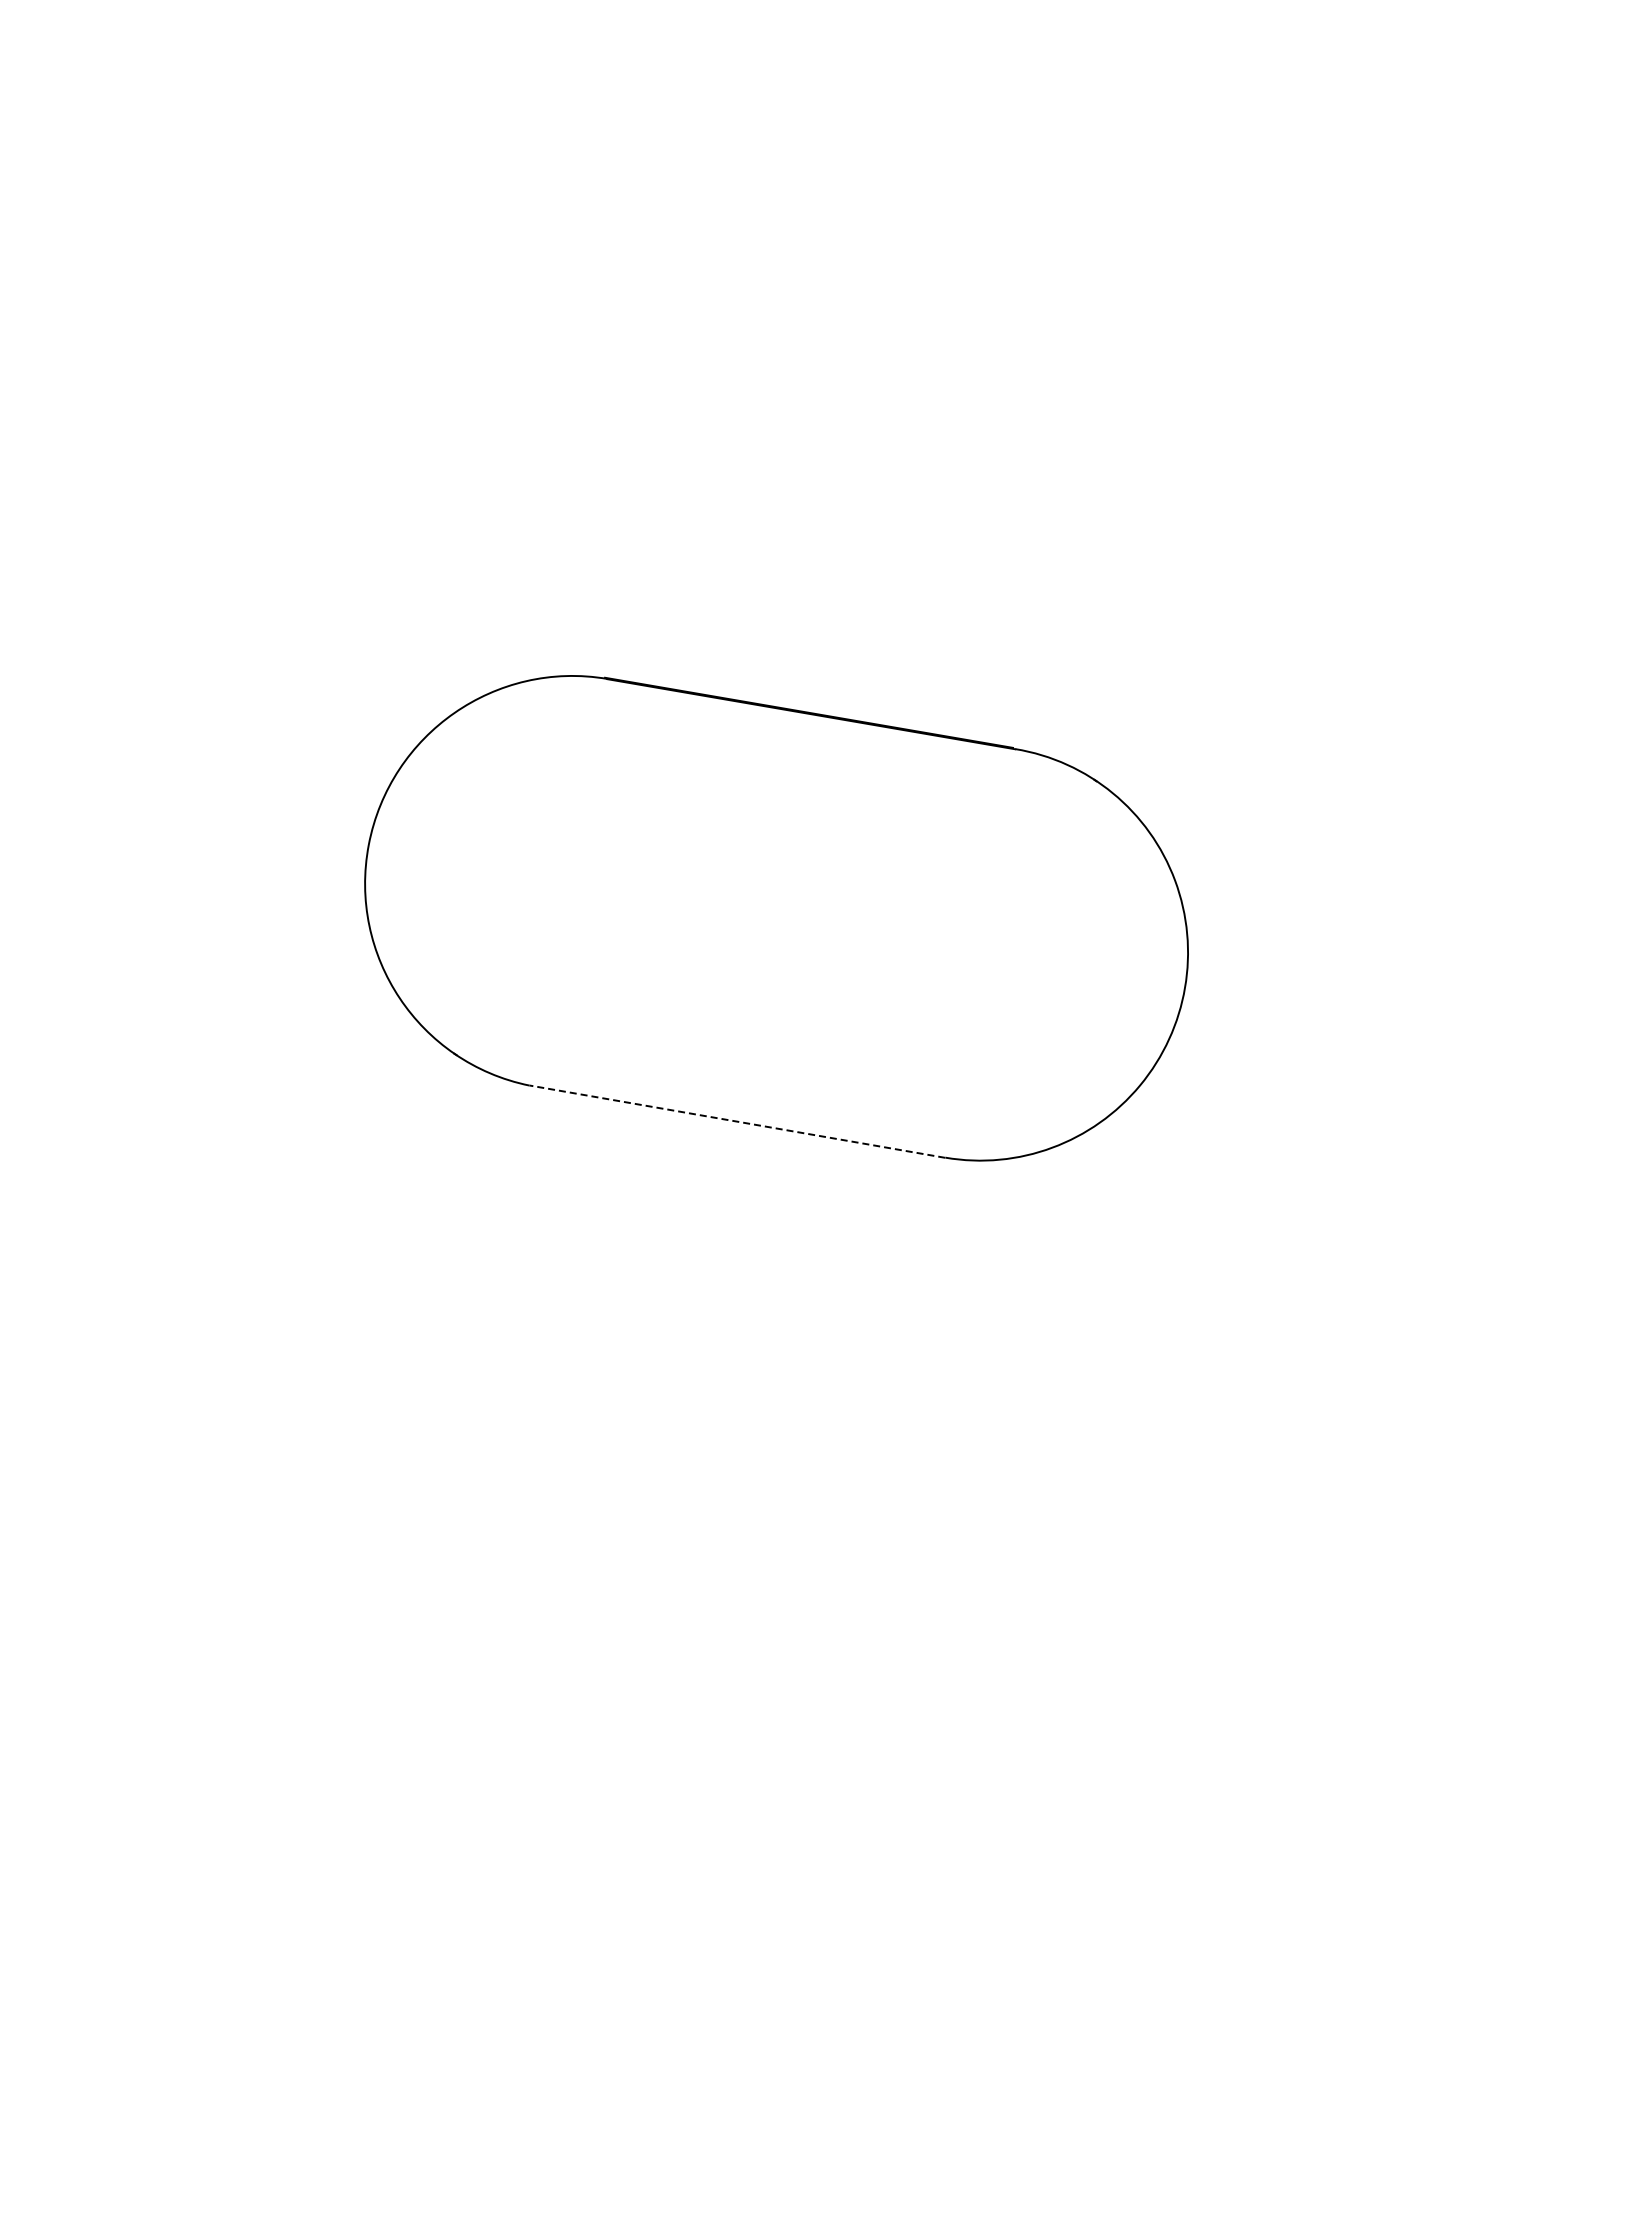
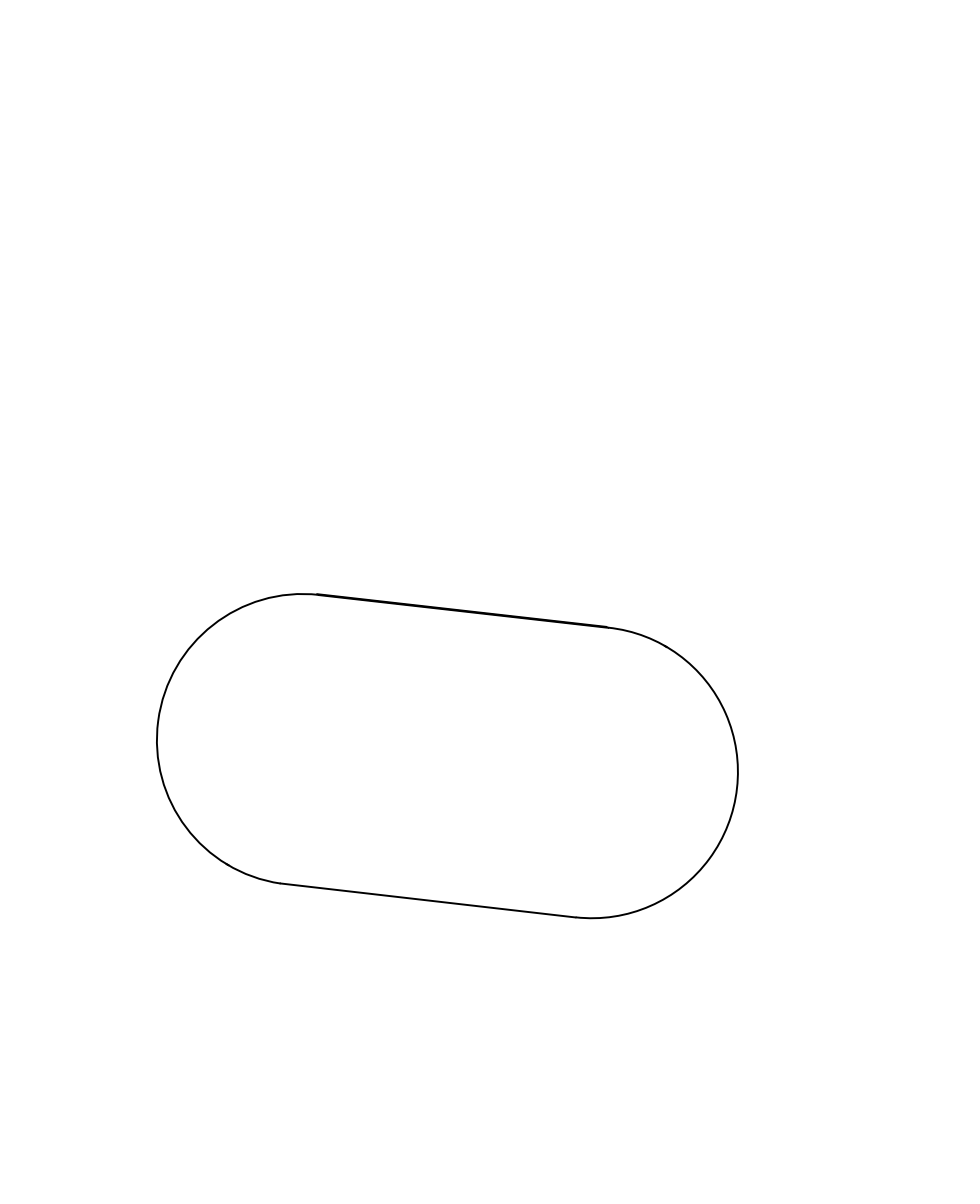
line: (737, 1121) -> (428, 900), dashed -> solid

